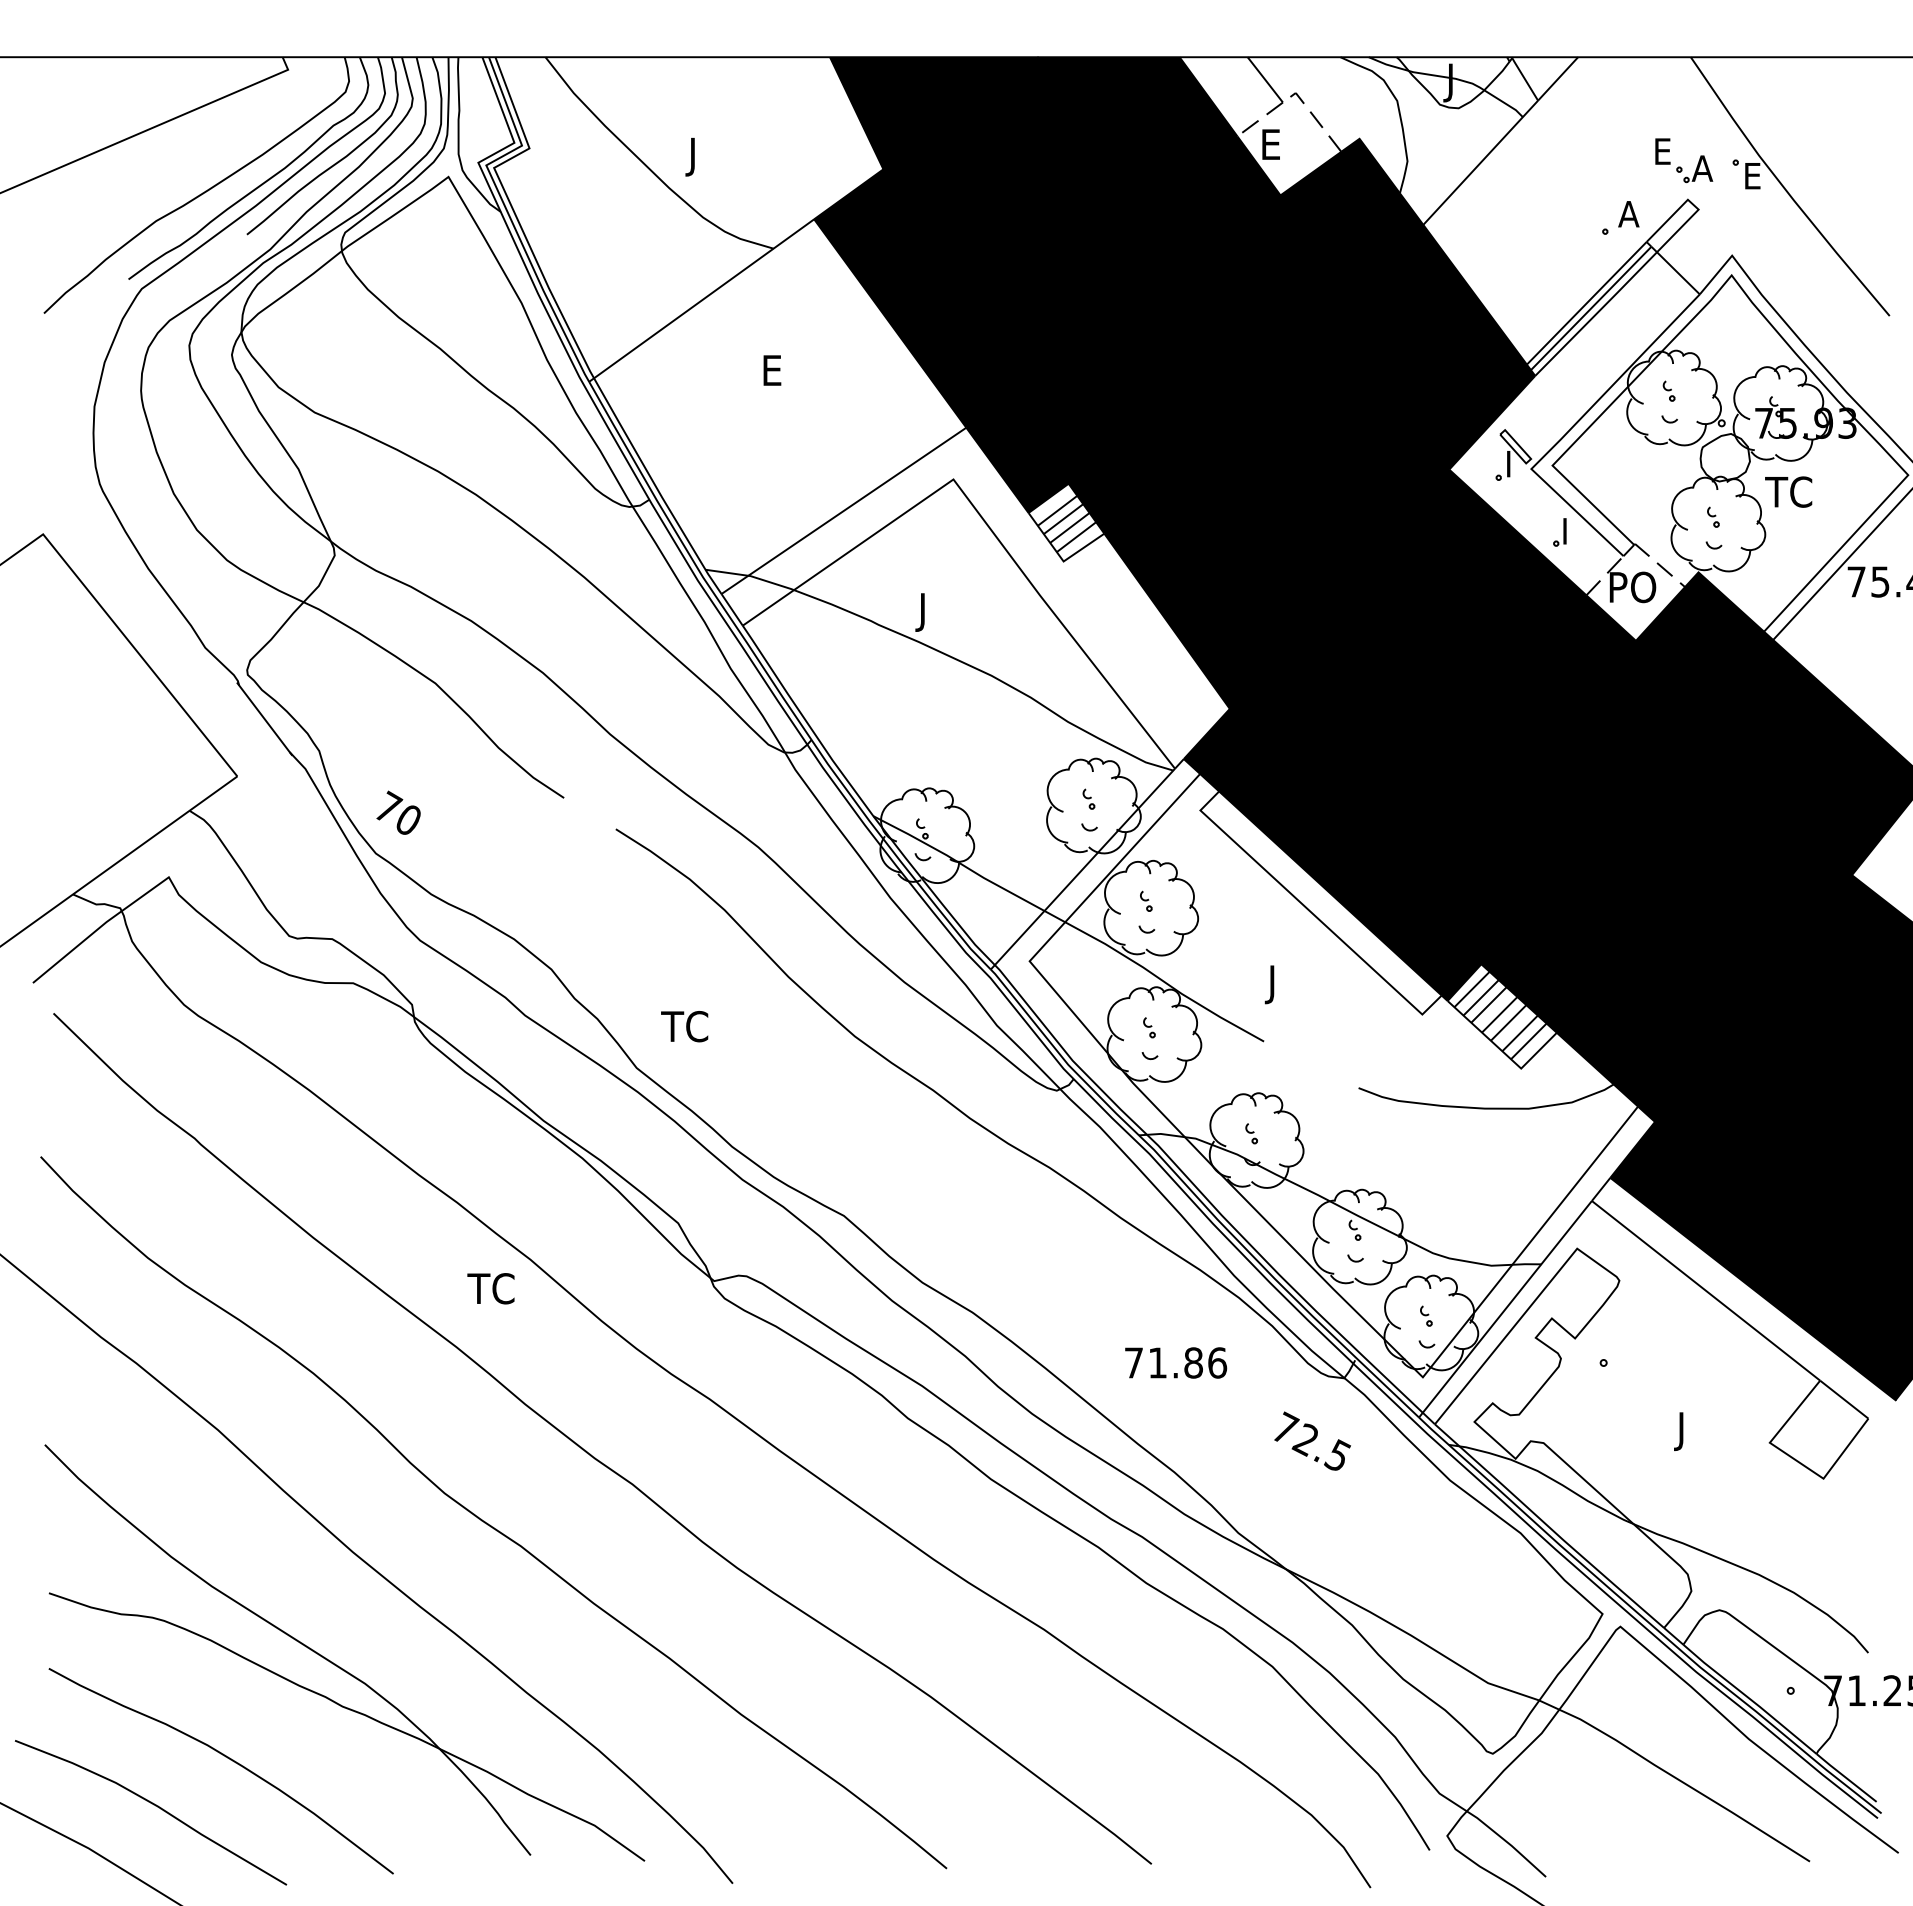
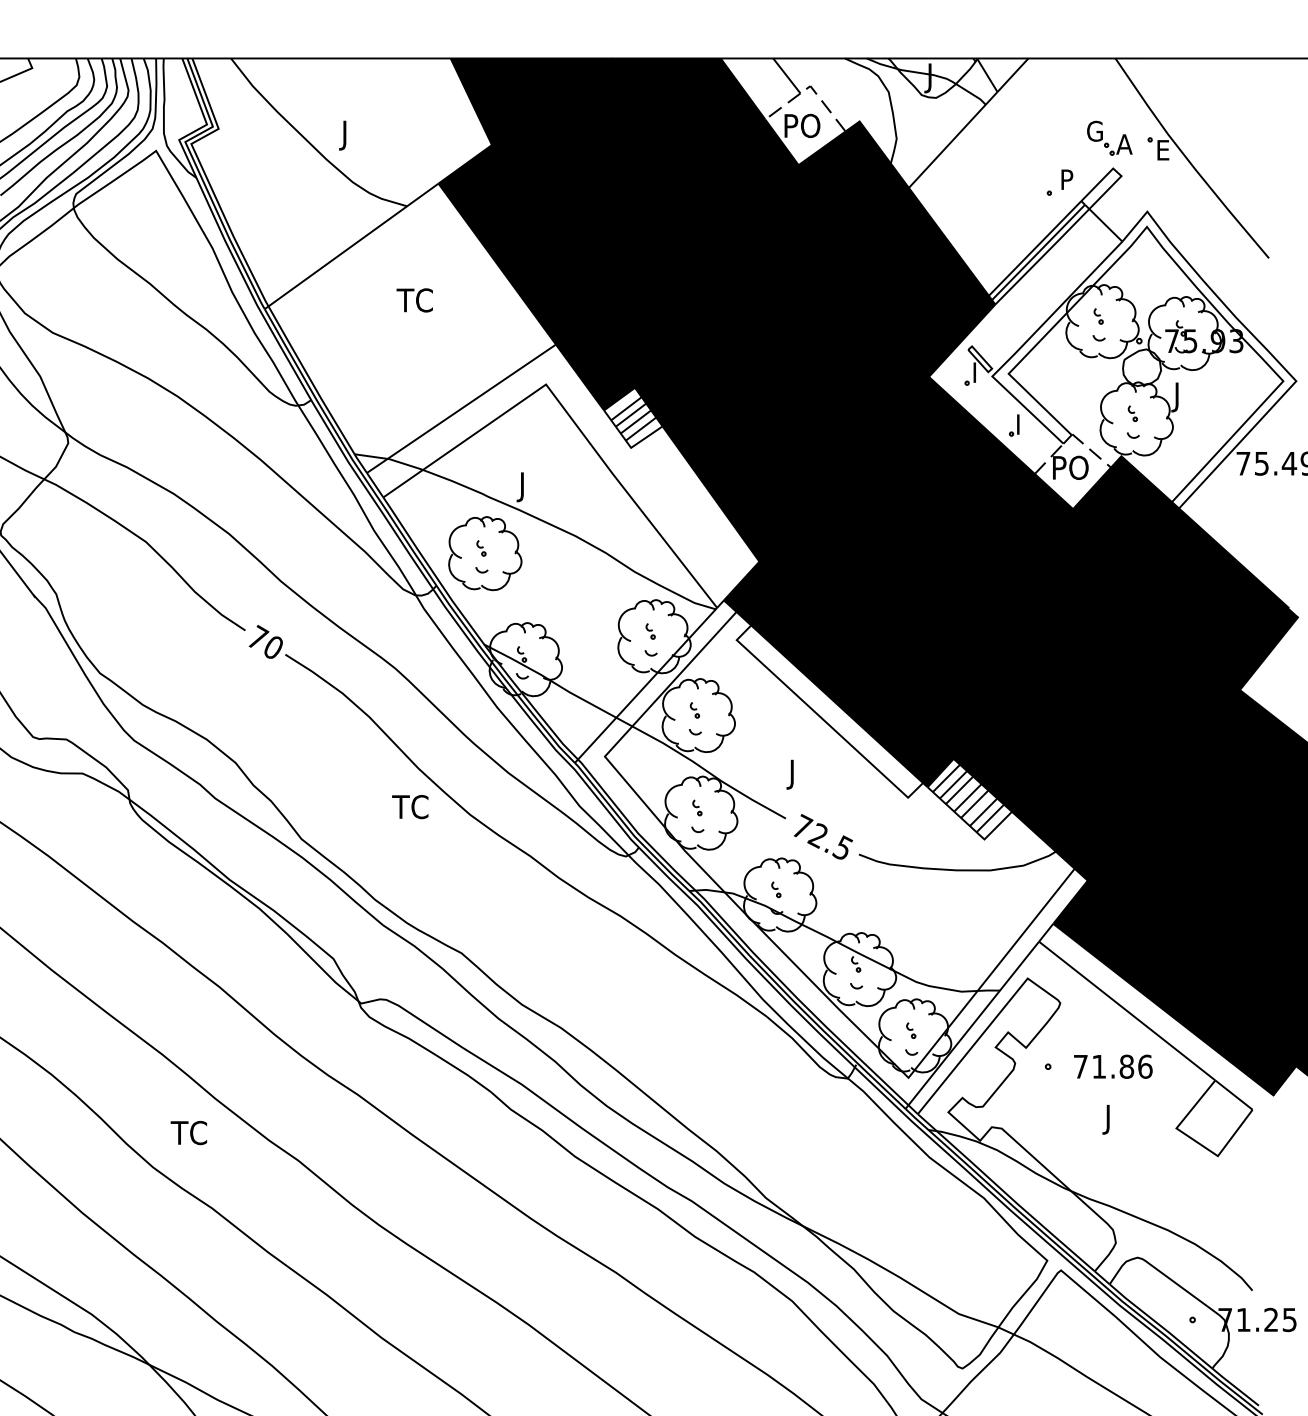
text: (1287, 144) -> (804, 125), E -> PO
text: (1664, 151) -> (1095, 131), E -> G
text: (1628, 214) -> (1067, 179), A -> P
text: (782, 370) -> (414, 300), E -> TC
text: (1787, 495) -> (1190, 396), TC -> J
part: (874, 698) -> (485, 553), added
text: (398, 812) -> (265, 641), moved
text: (684, 1026) -> (410, 806), moved
text: (490, 1288) -> (188, 1132), moved
text: (1176, 1362) -> (1113, 1066), moved
text: (1312, 1440) -> (823, 836), moved

